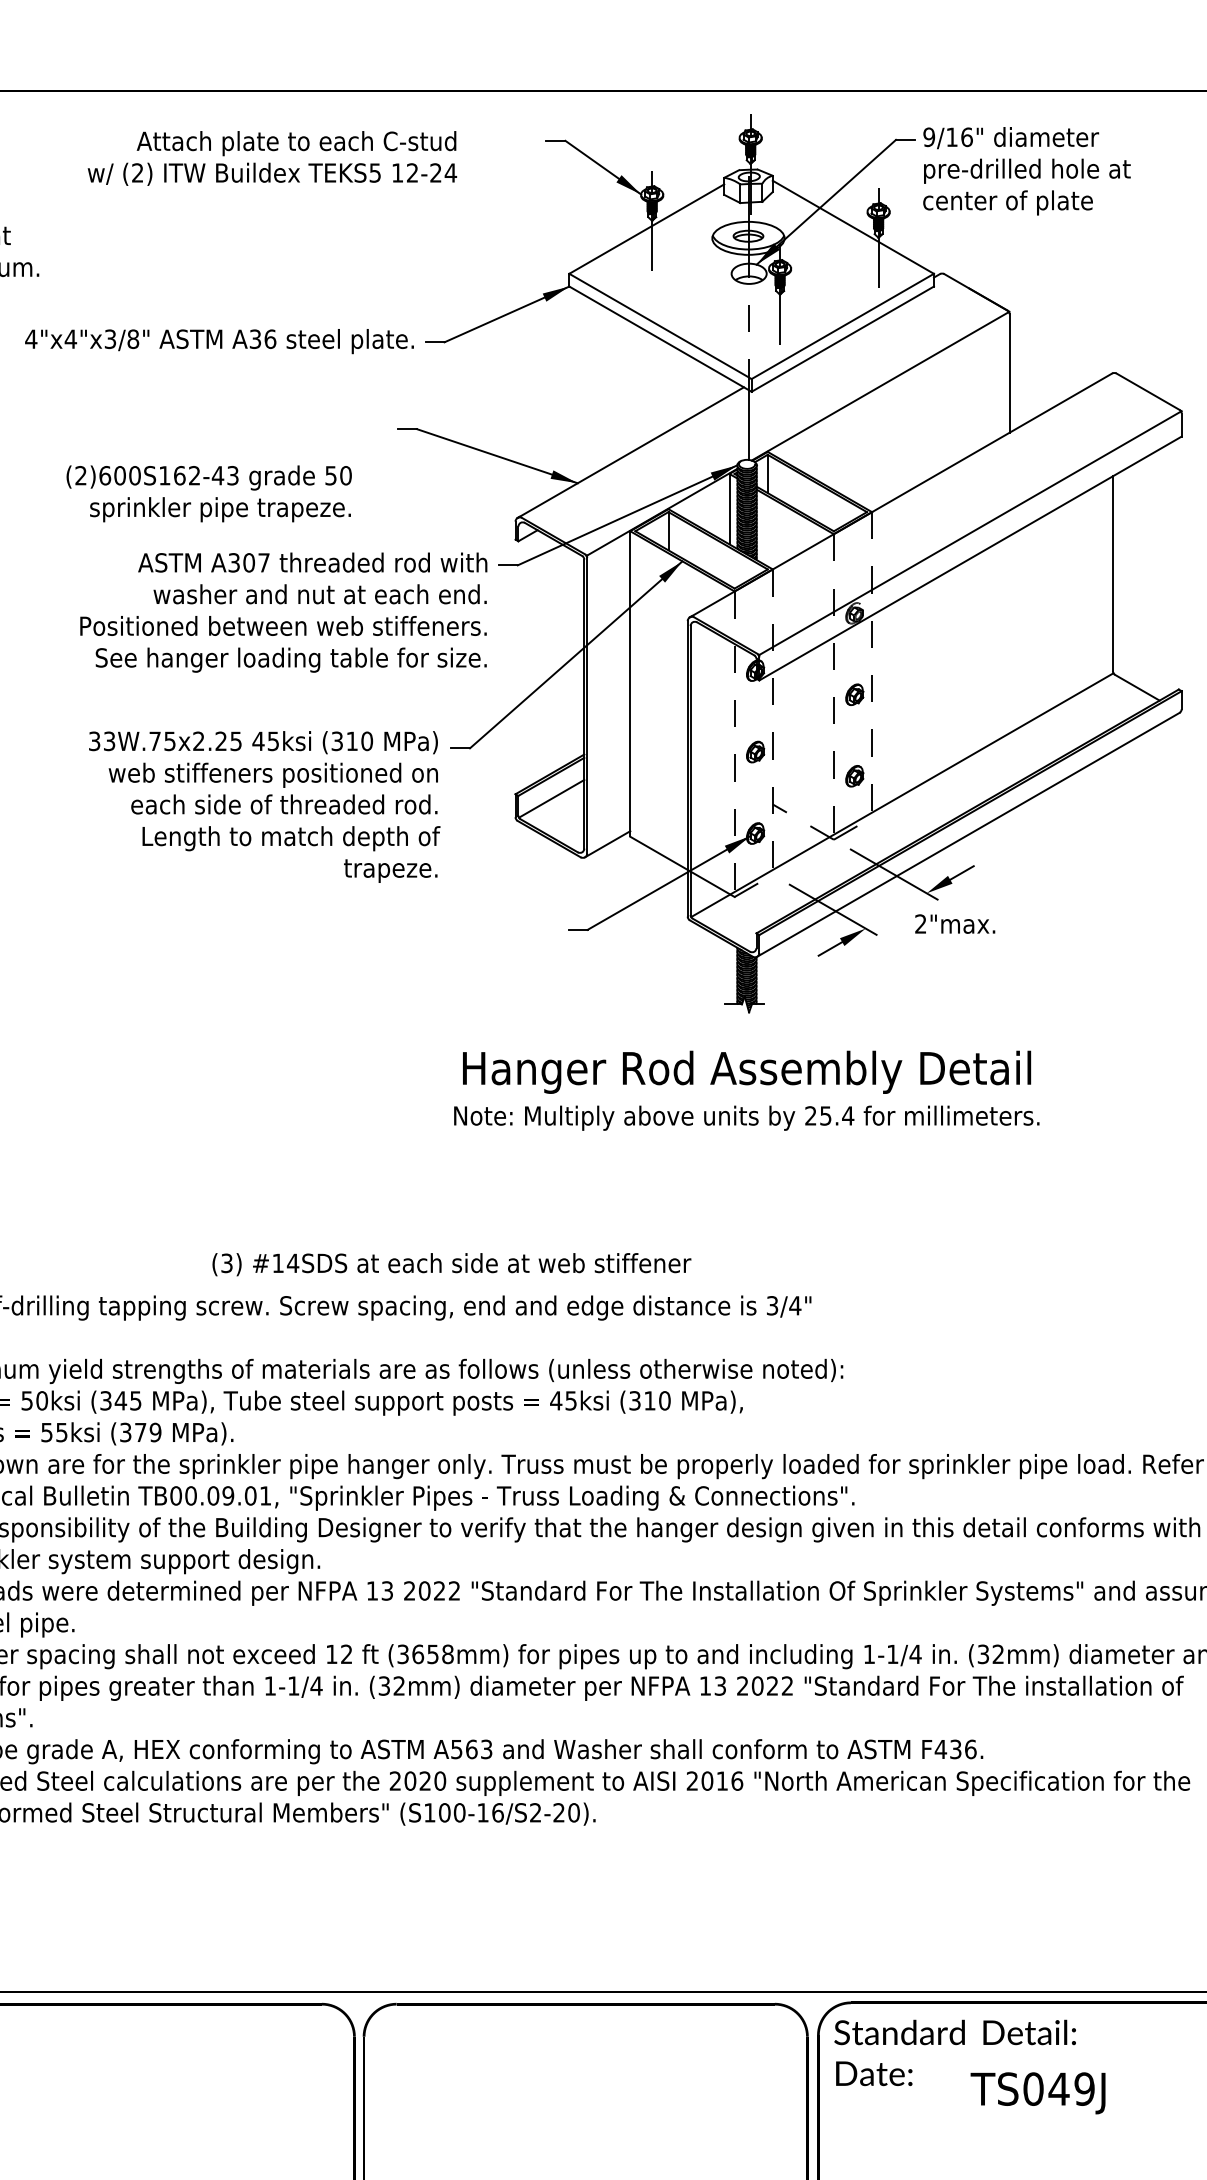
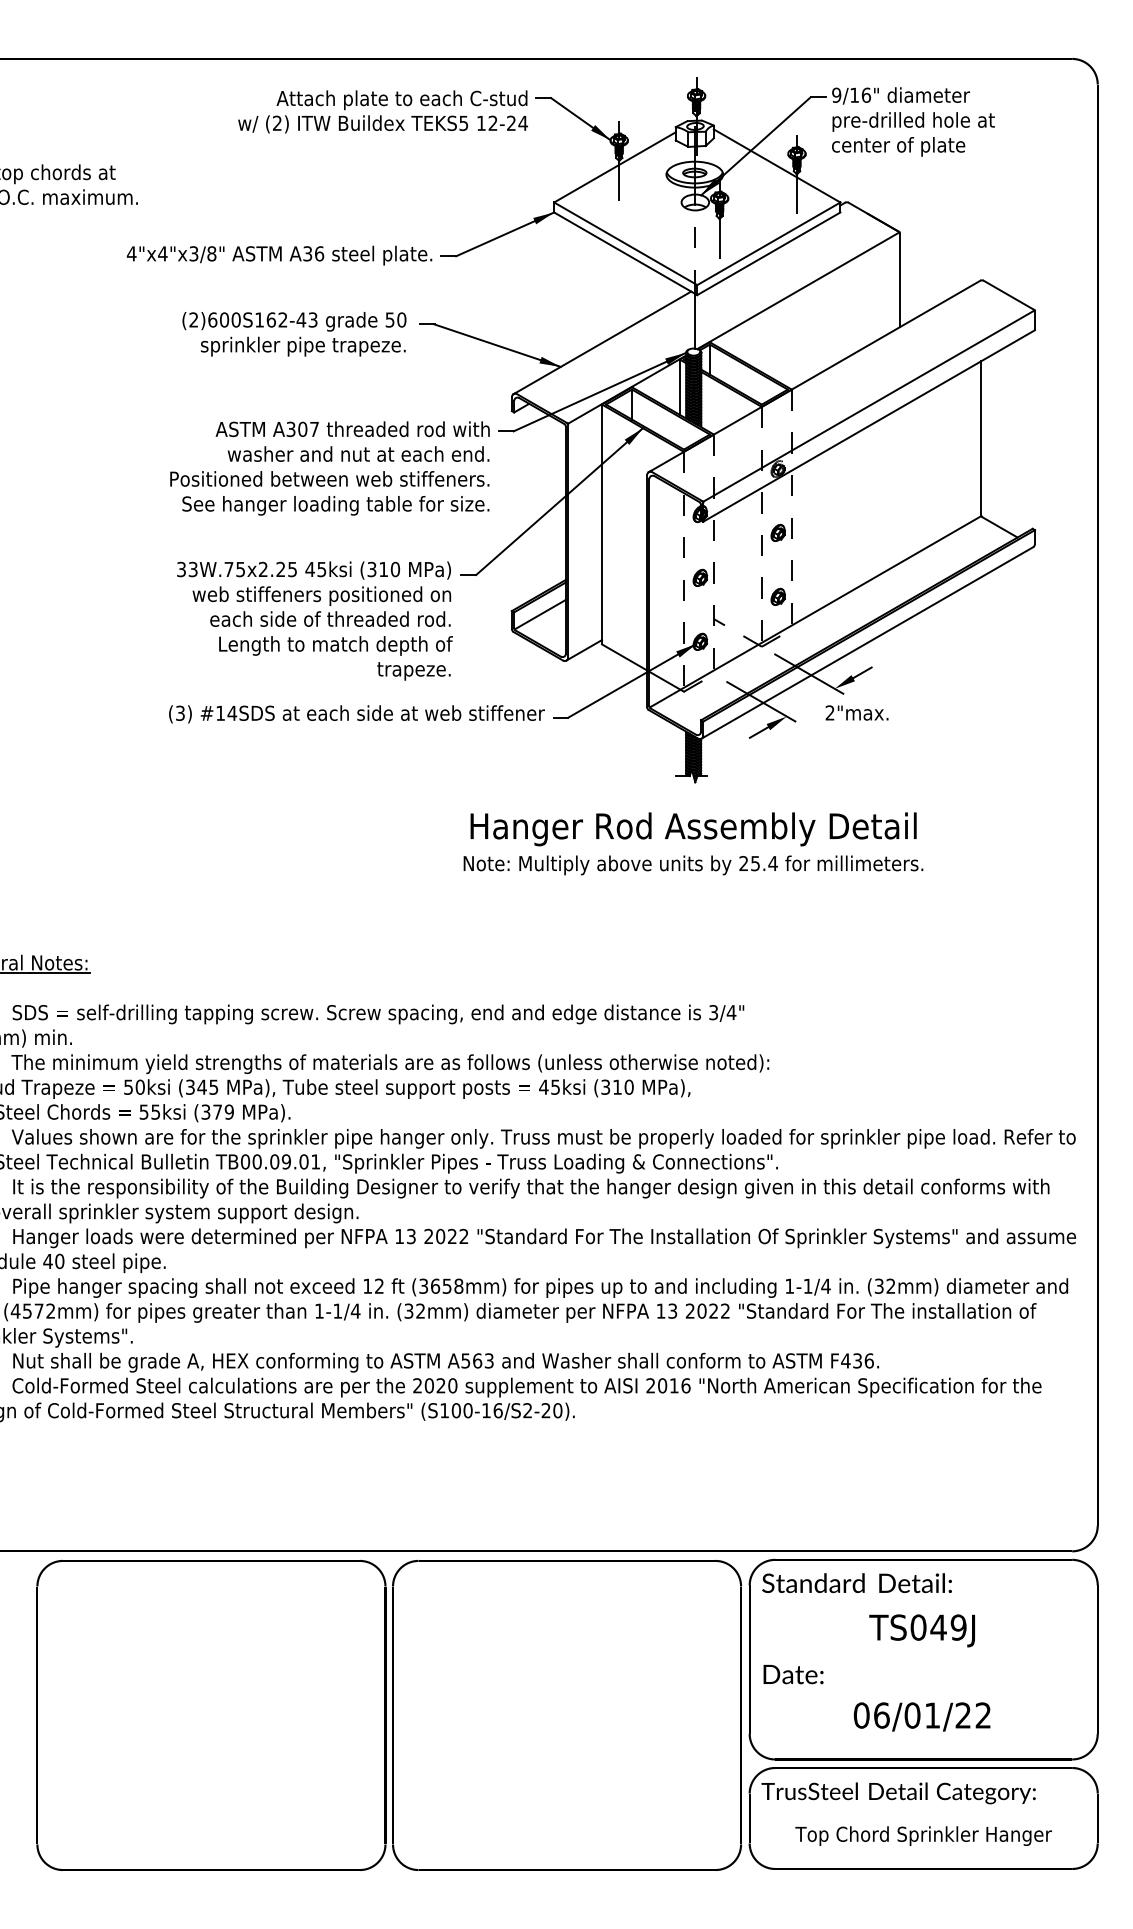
text: (271, 157) -> (382, 111), moved
text: (209, 494) -> (294, 334), moved
text: (451, 1264) -> (356, 714), moved
text: (874, 2073) -> (793, 1674), moved

